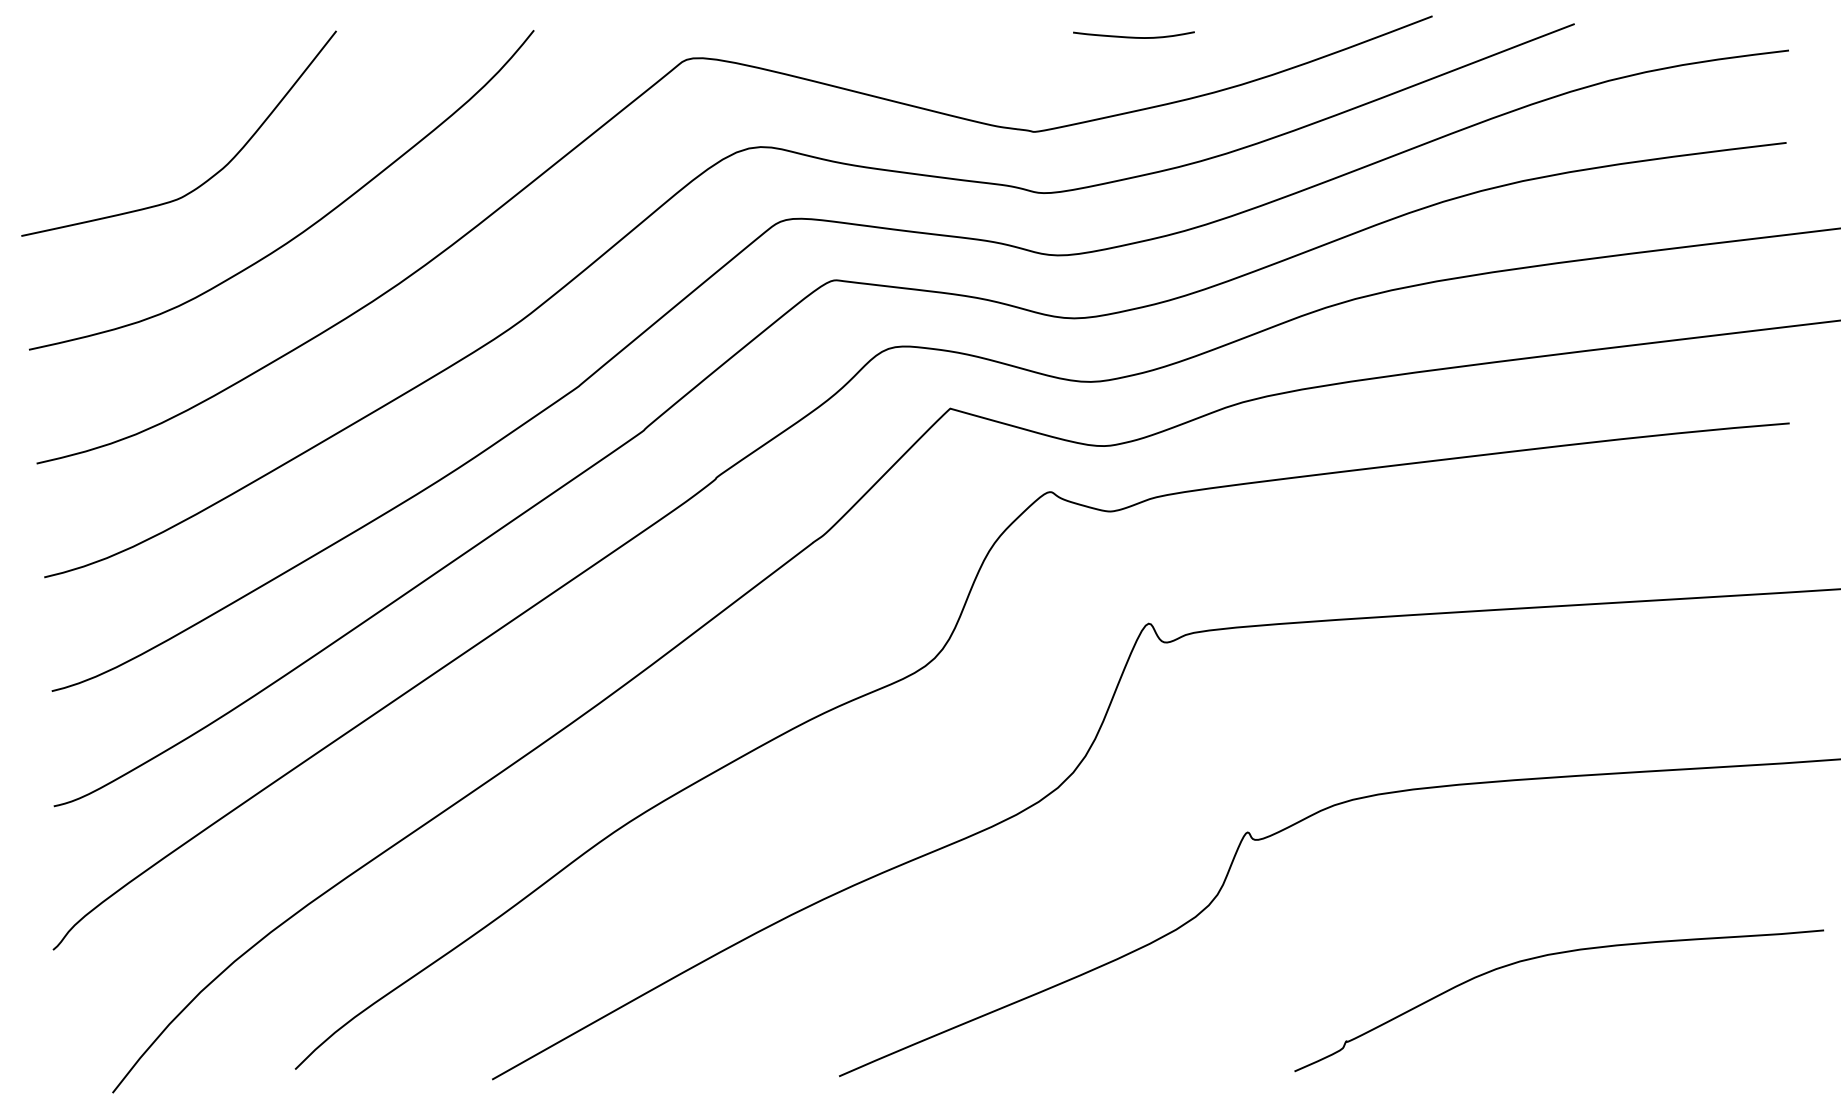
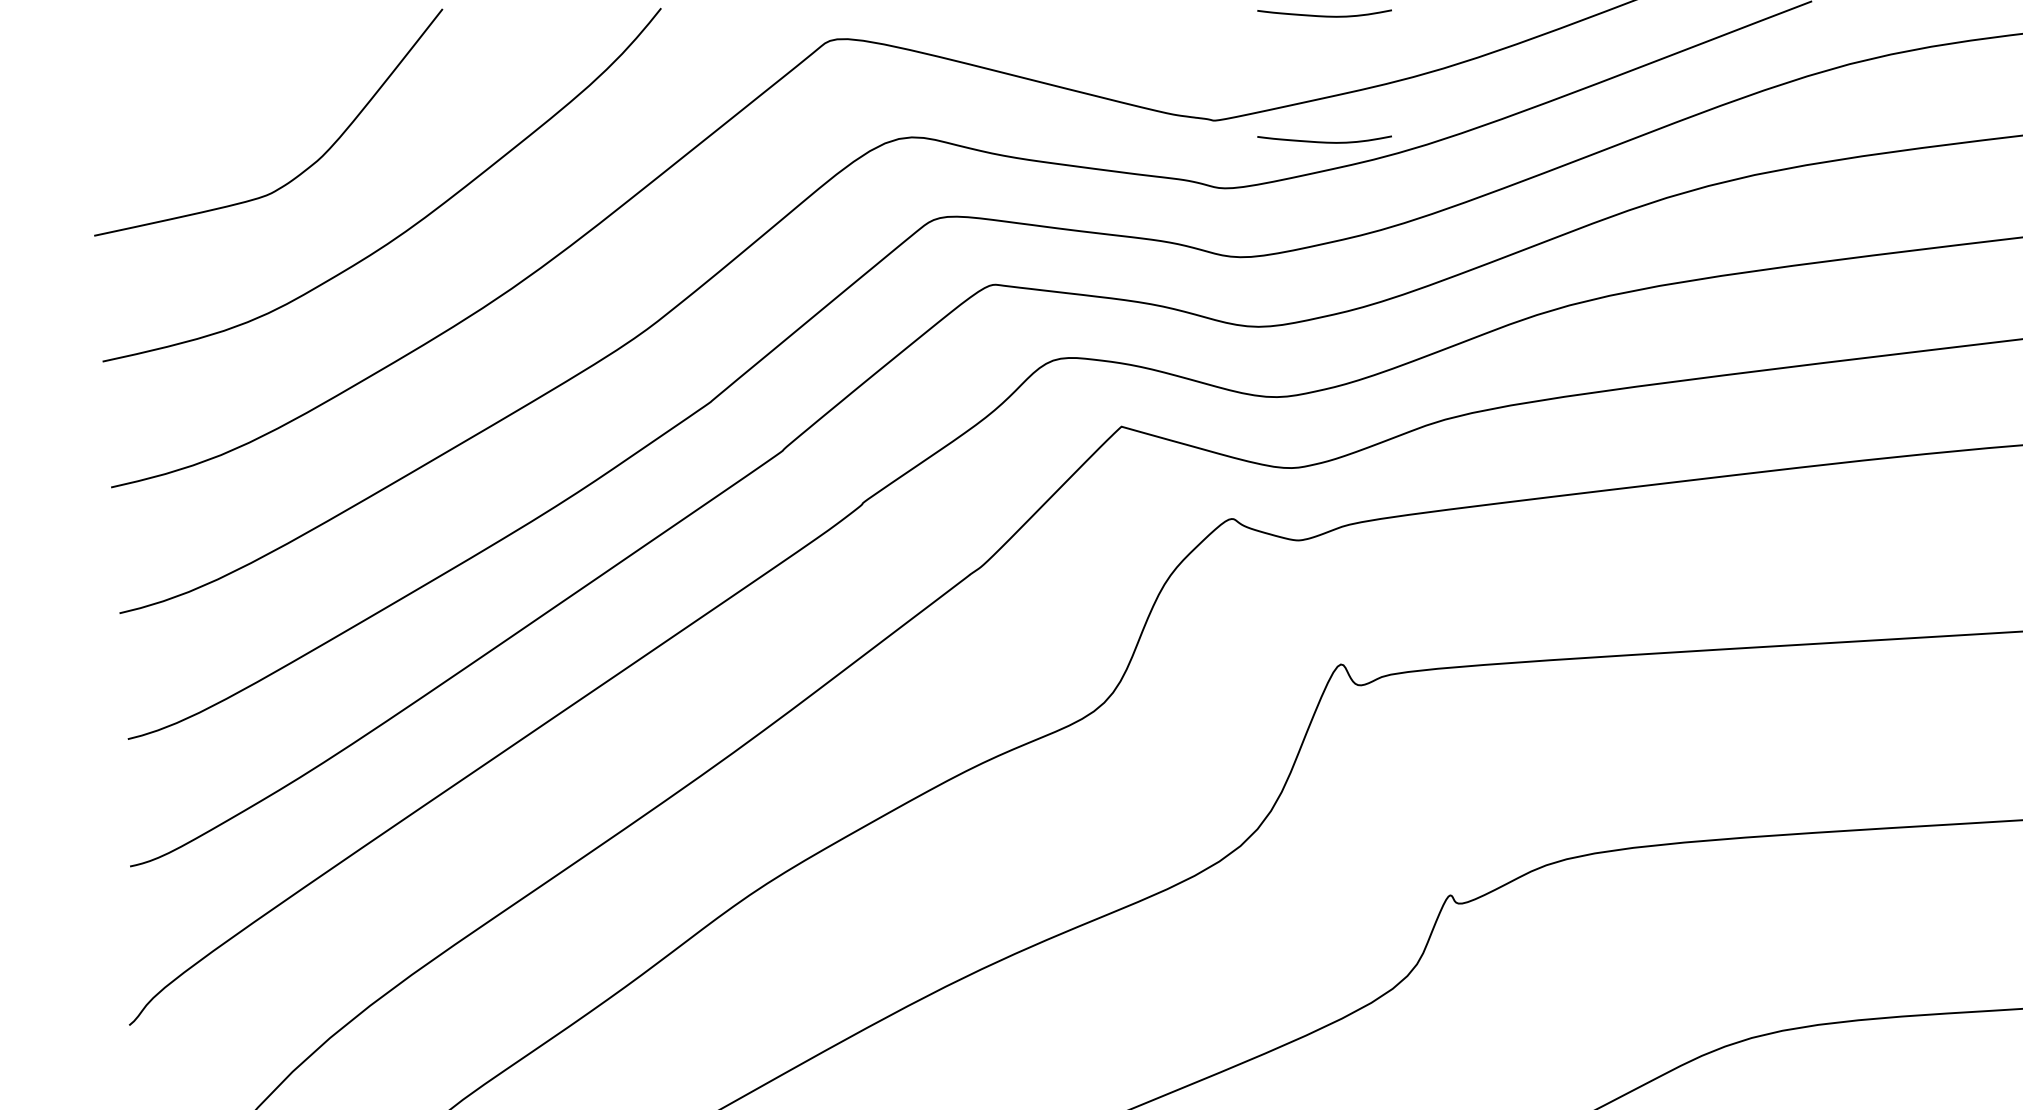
curve: (1133, 150) -> (1324, 141), added

